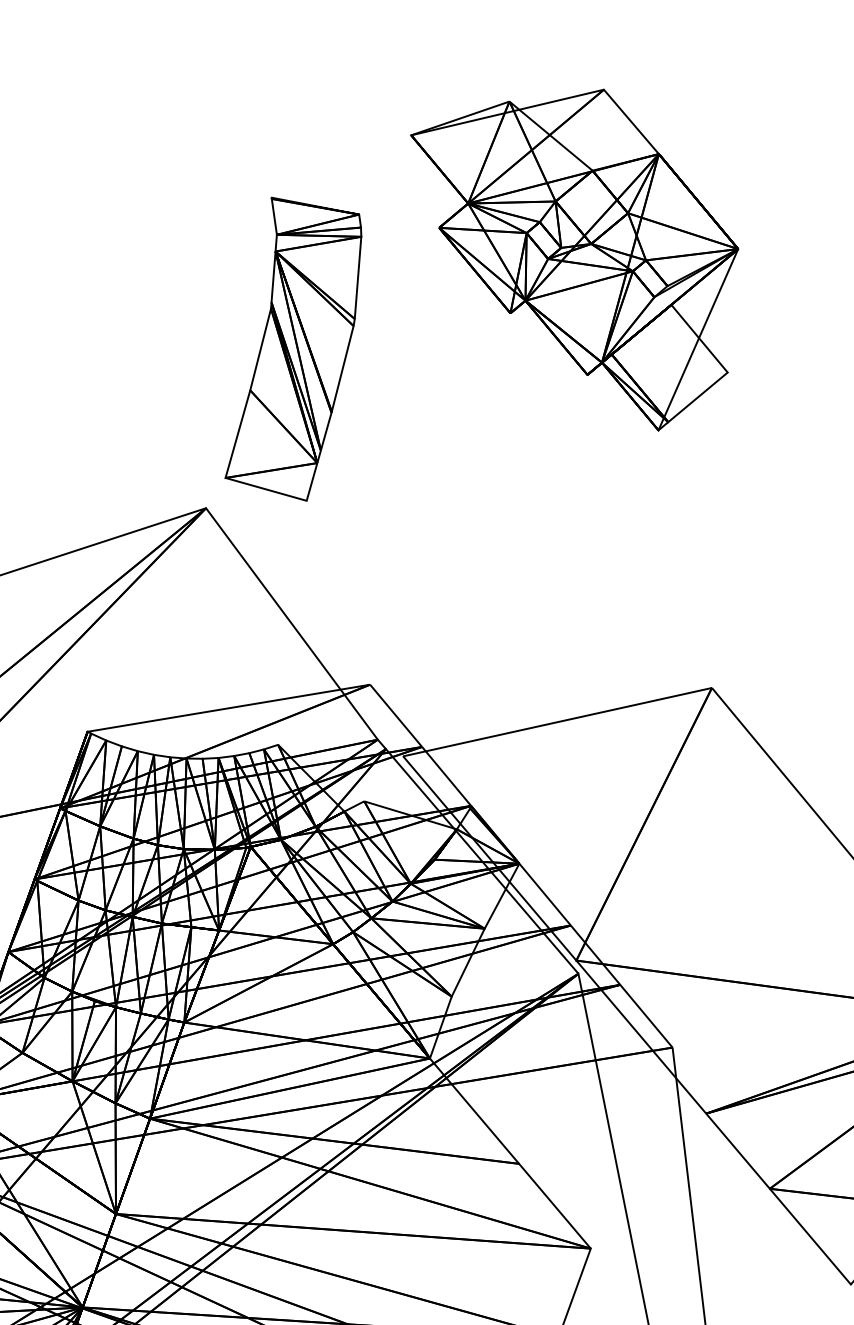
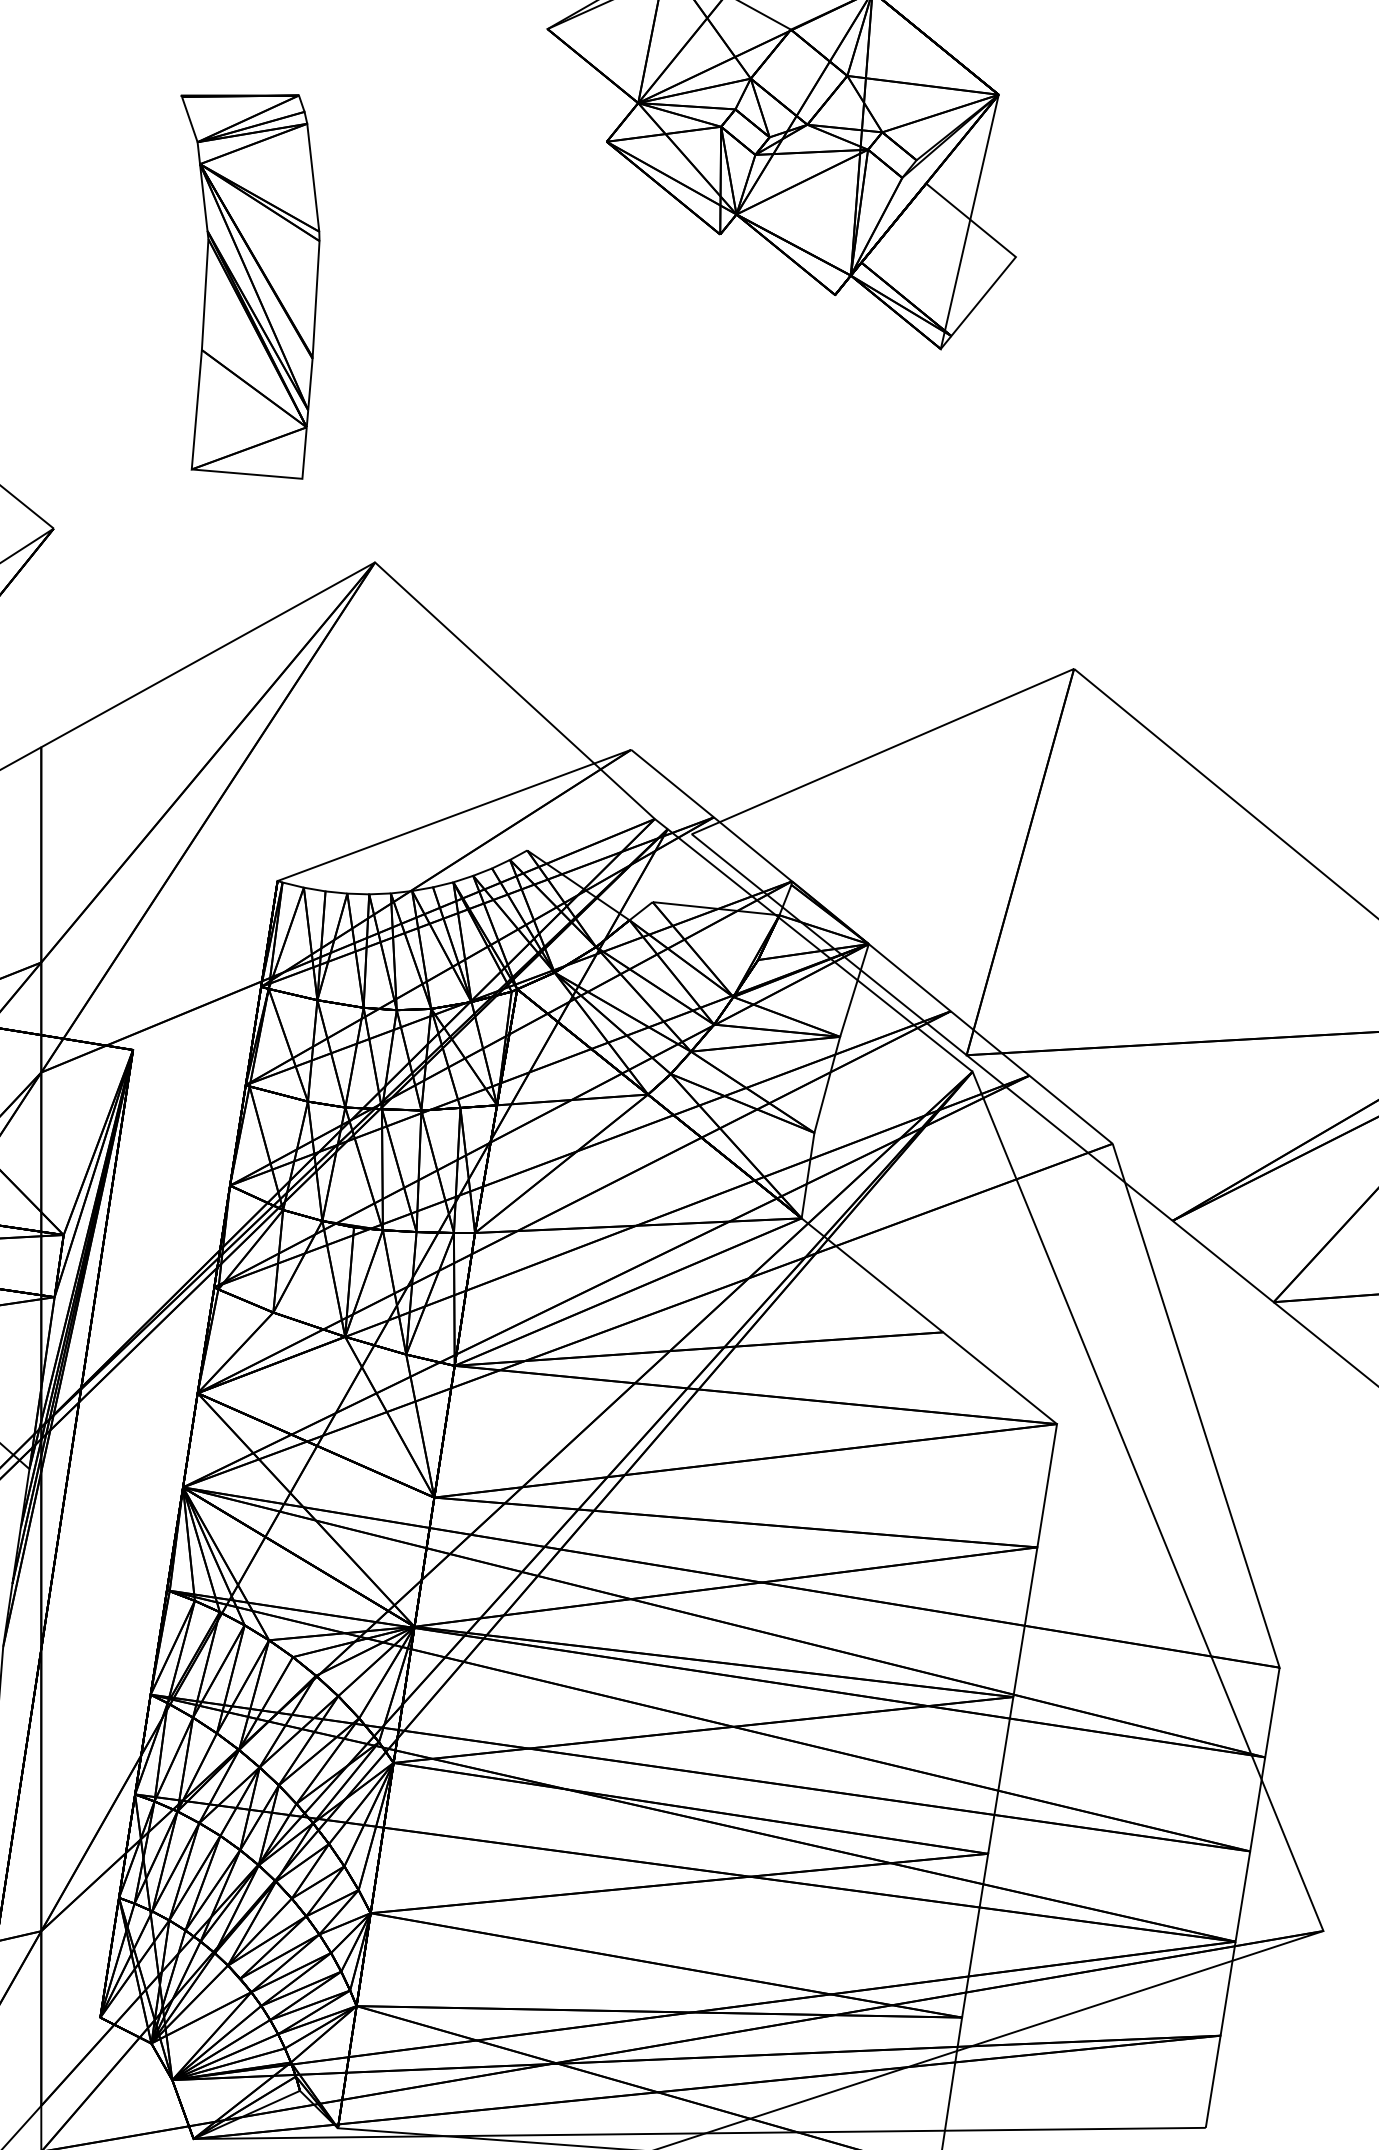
part: (295, 349) -> (250, 286), moved

